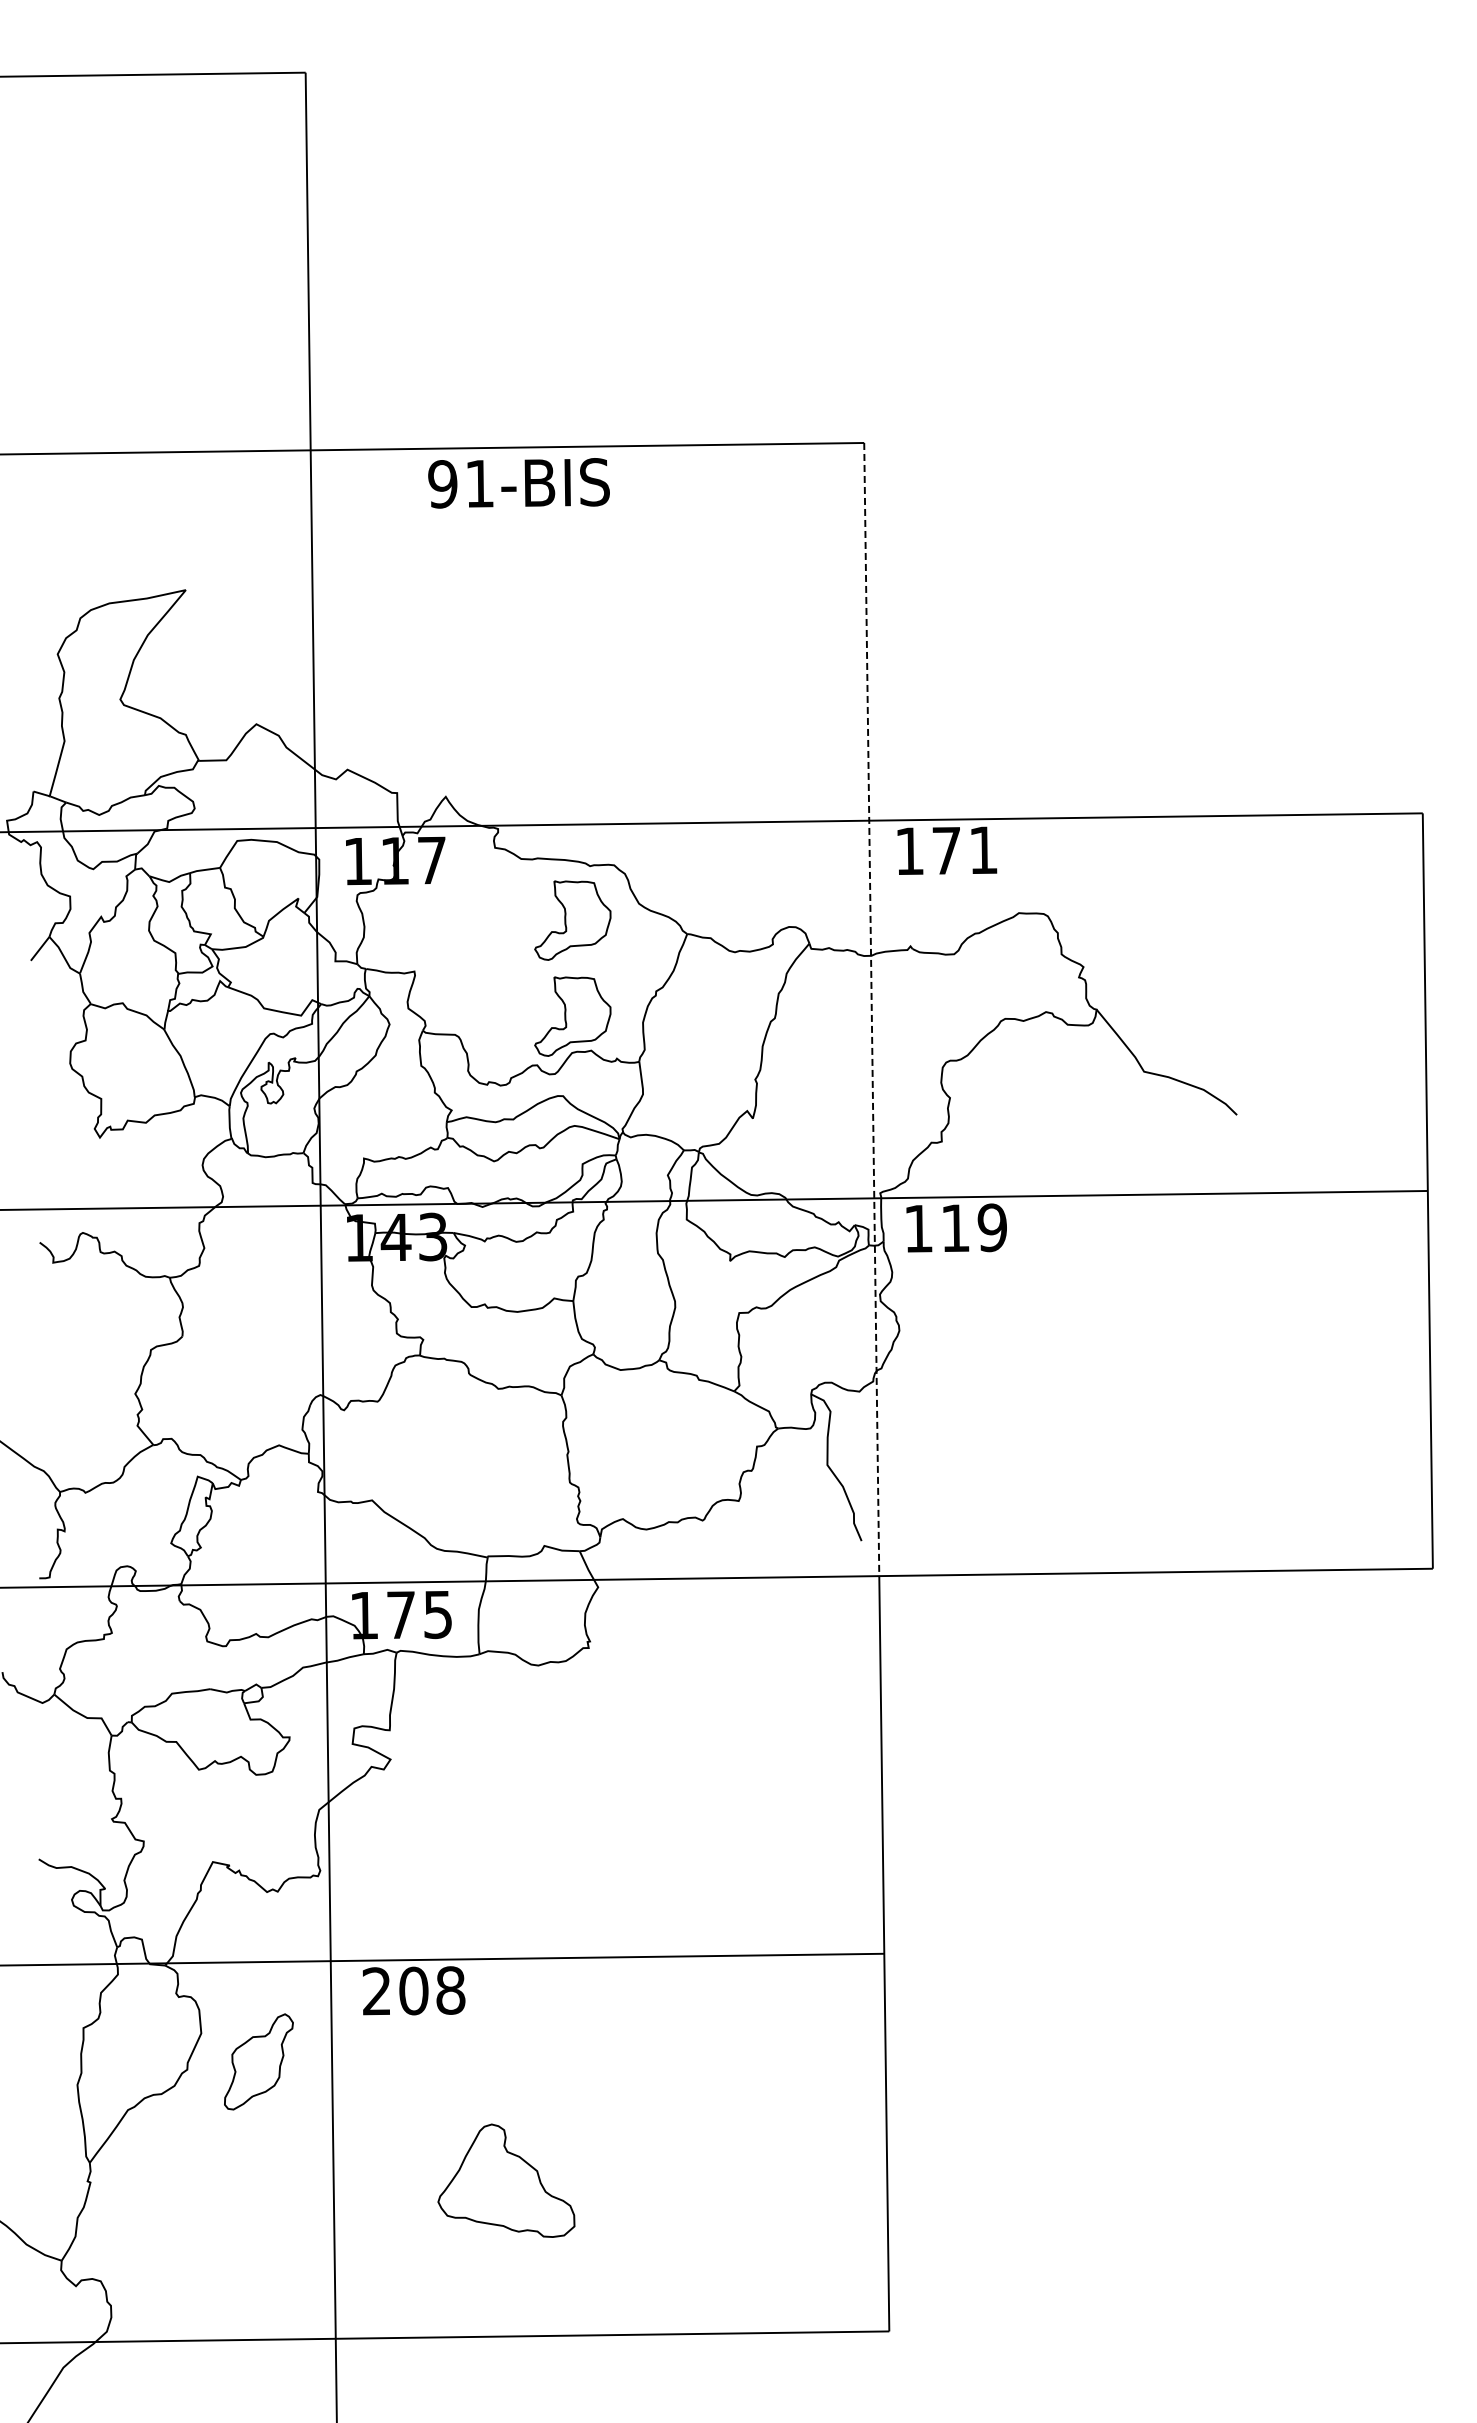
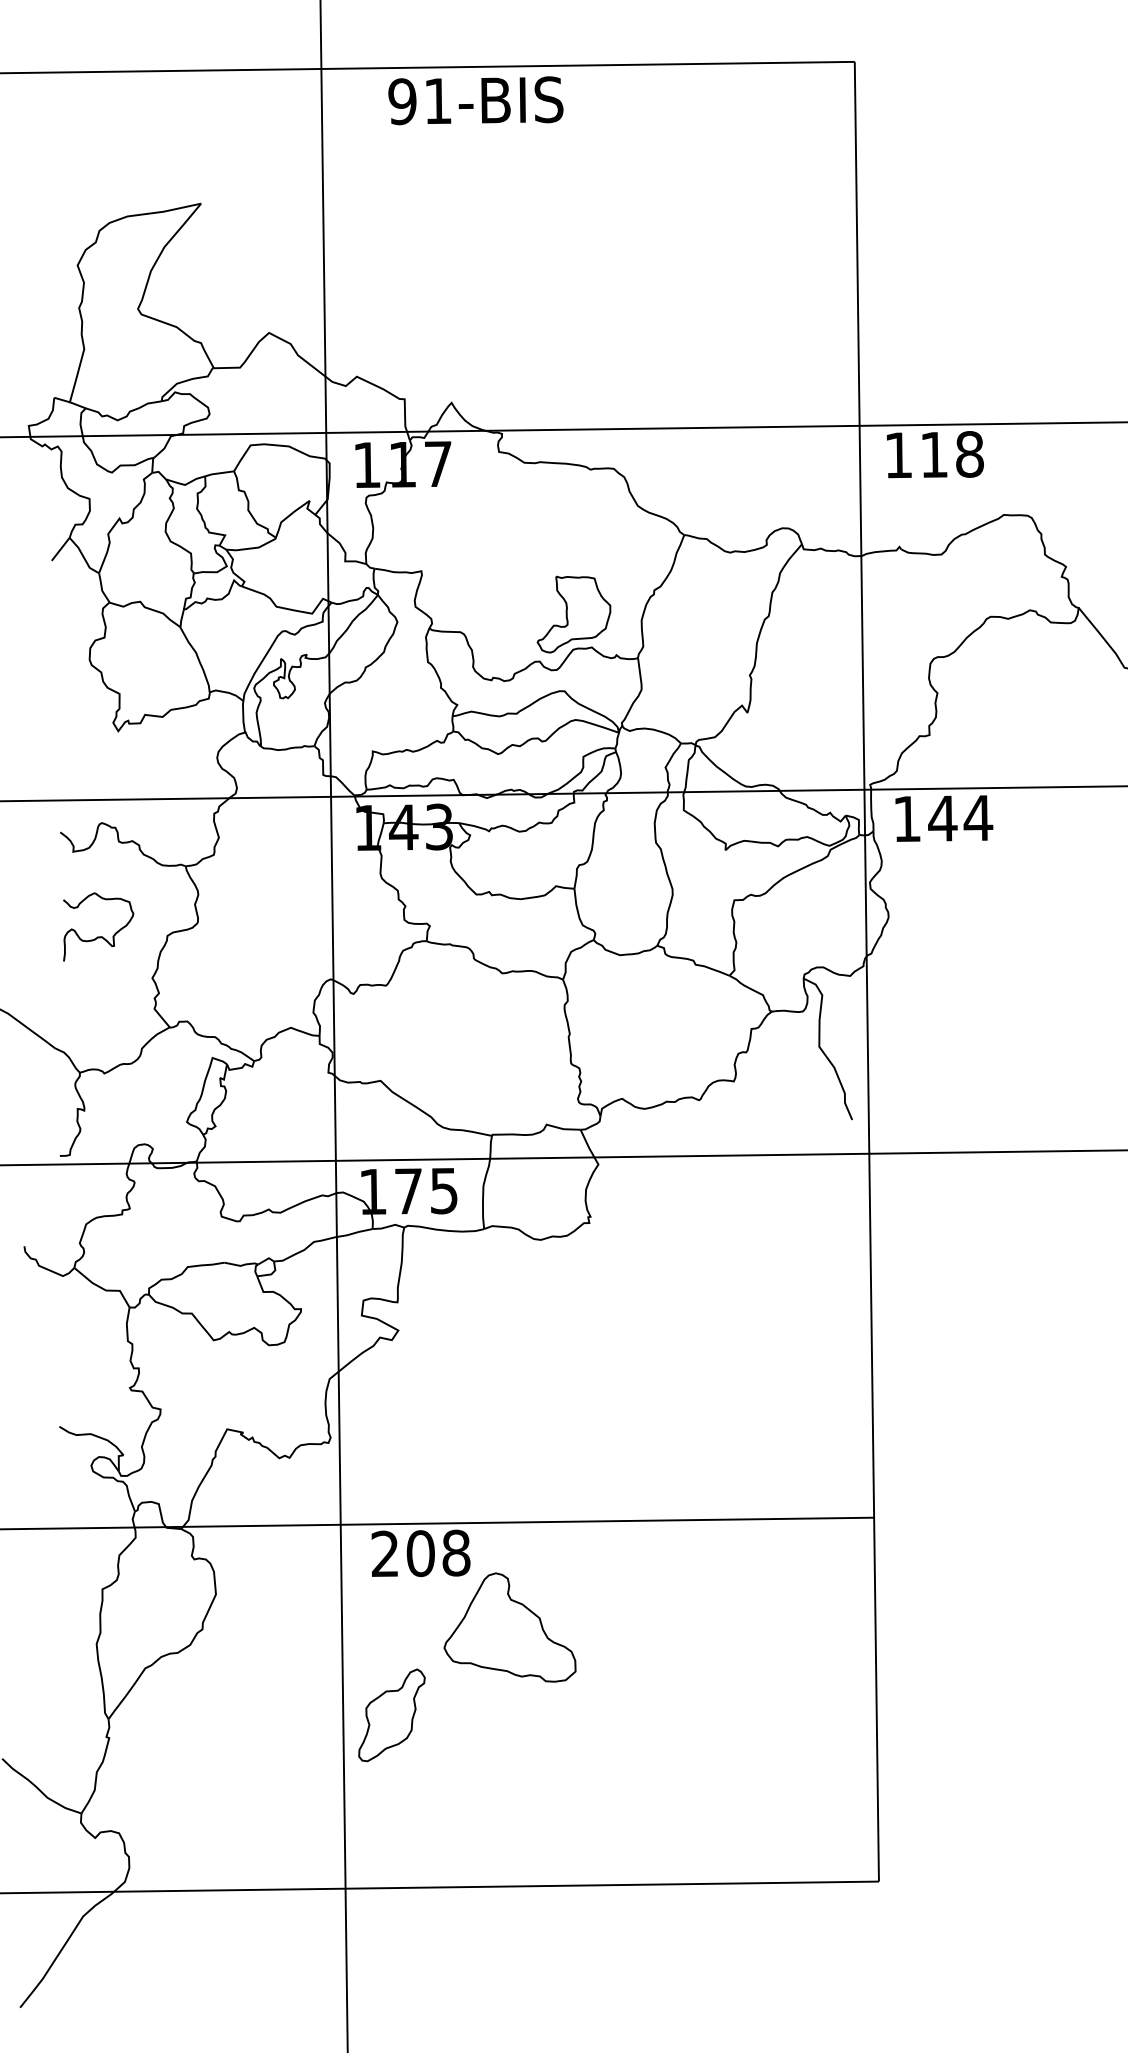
text: (518, 483) -> (475, 100), moved
text: (965, 850) -> (952, 454), 171 -> 118
part: (572, 920) -> (573, 522), removed
line: (871, 1009) -> (861, 607), dashed -> solid
text: (973, 1227) -> (960, 817), 119 -> 144
part: (79, 1350) -> (98, 936), added
part: (258, 2061) -> (391, 1714), moved
part: (506, 2180) -> (510, 1627), moved

